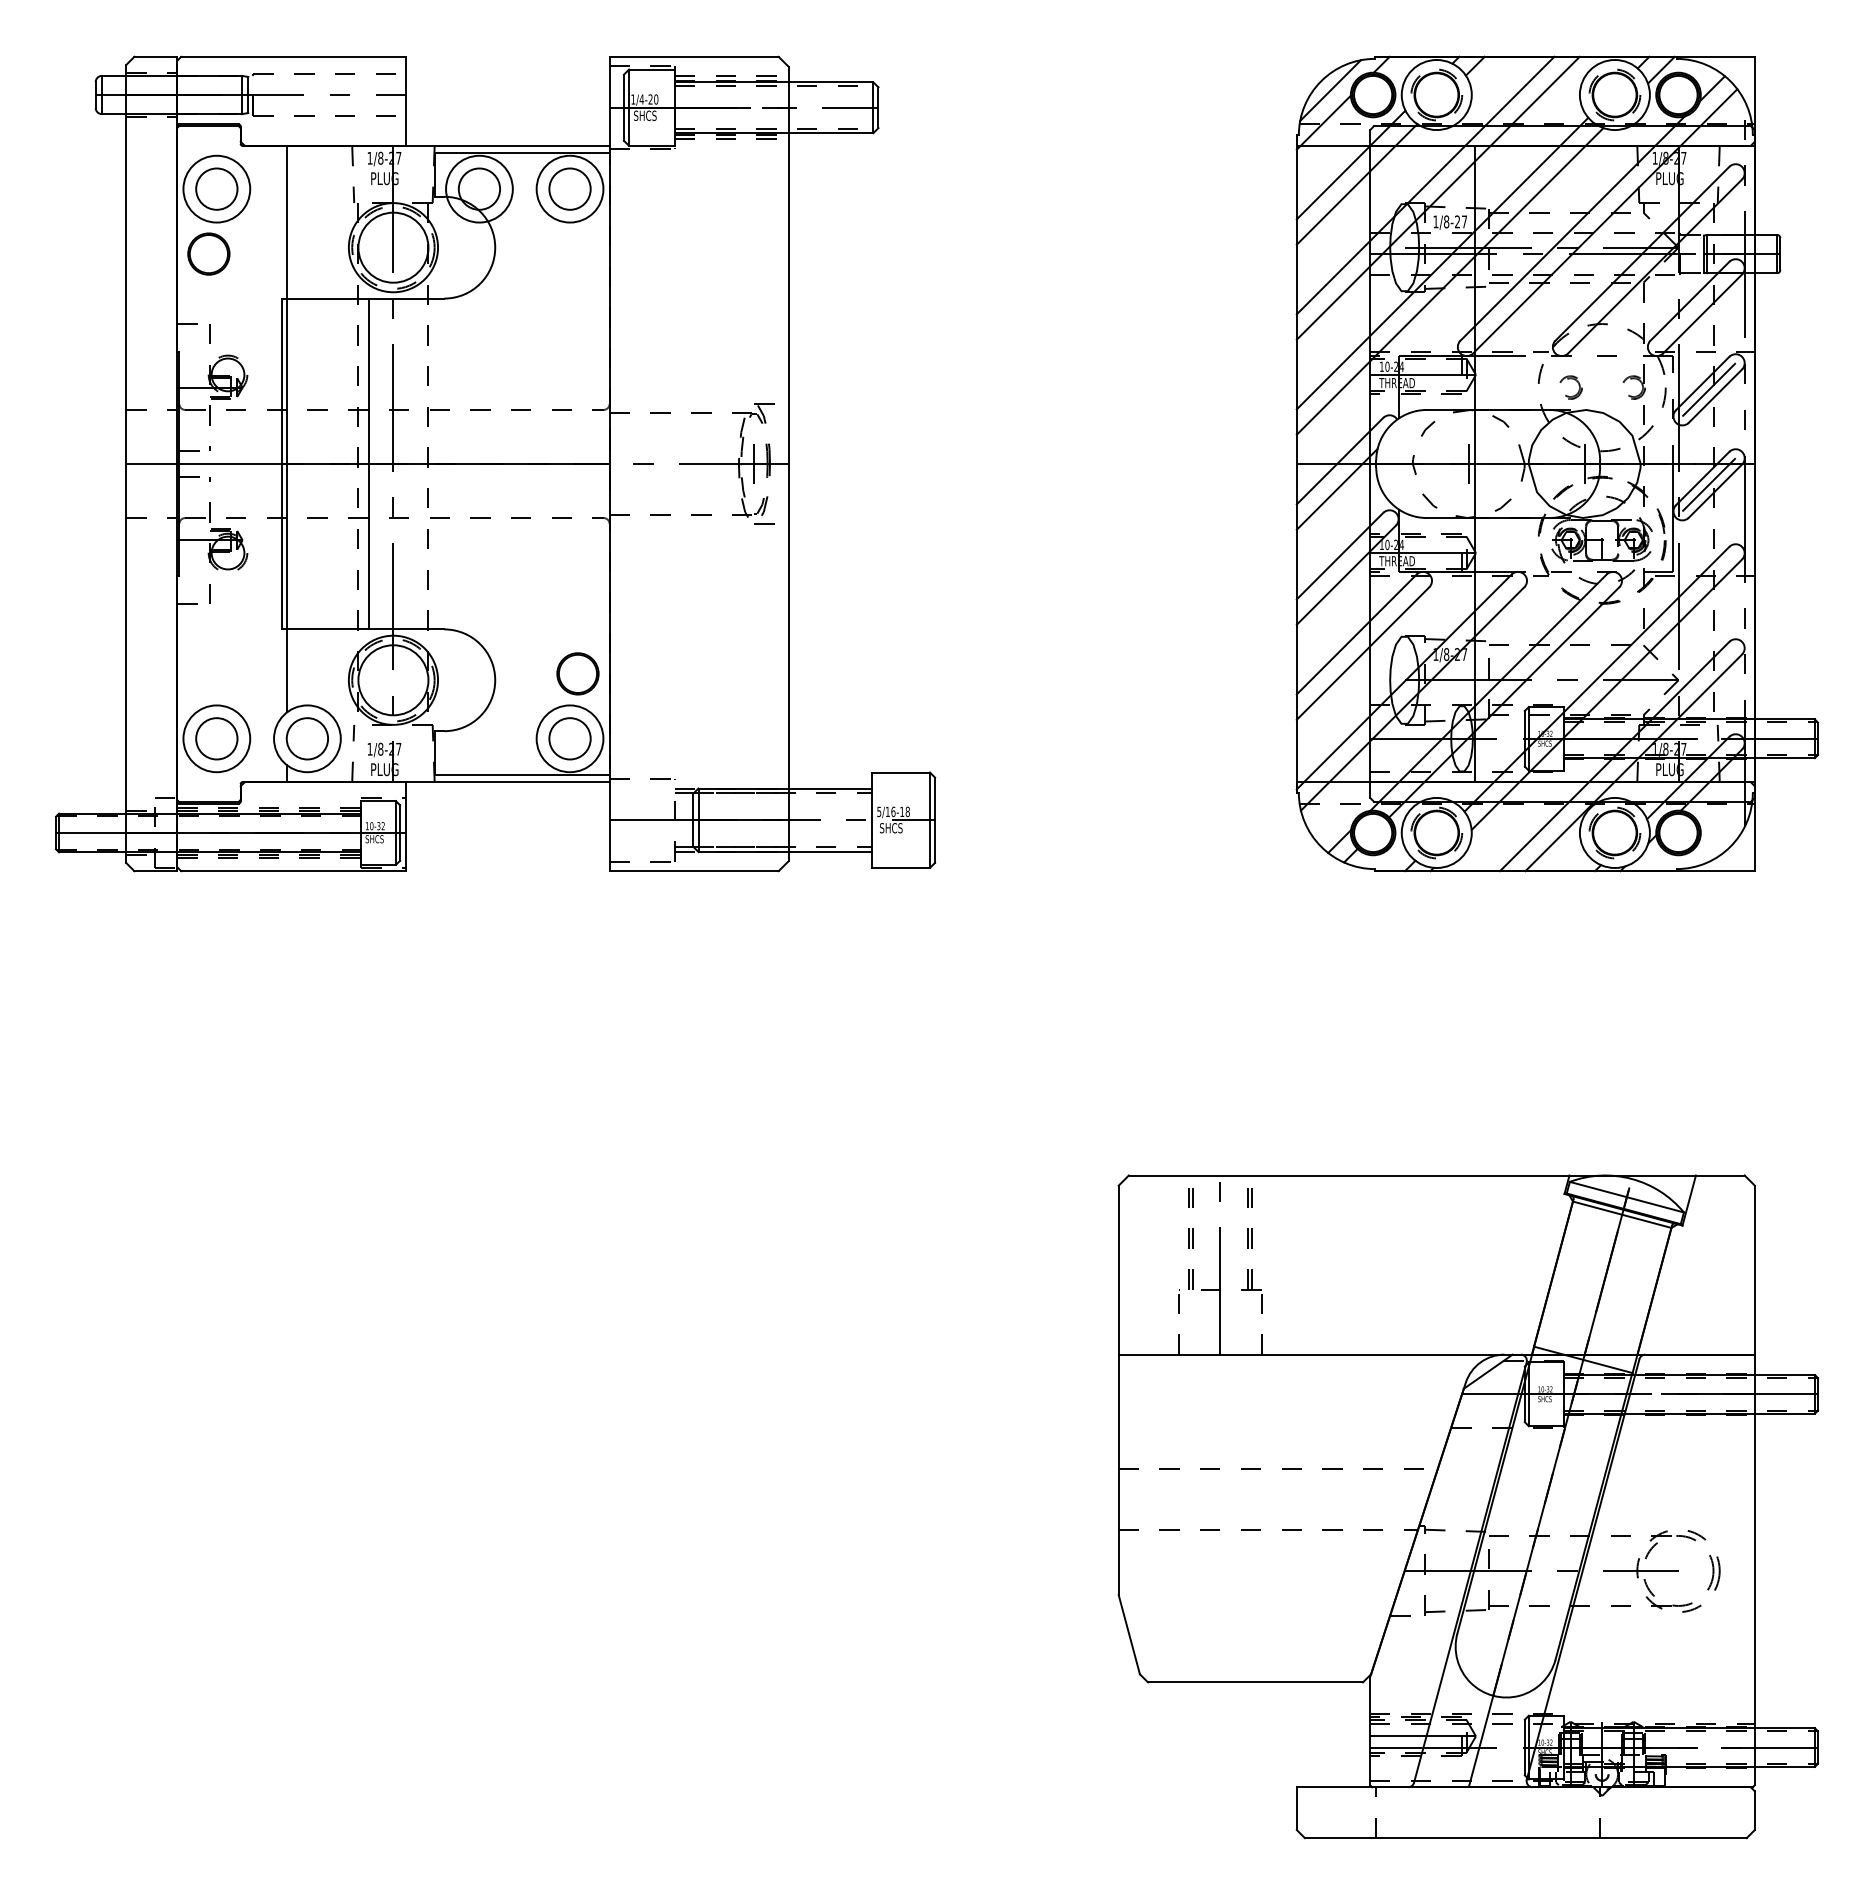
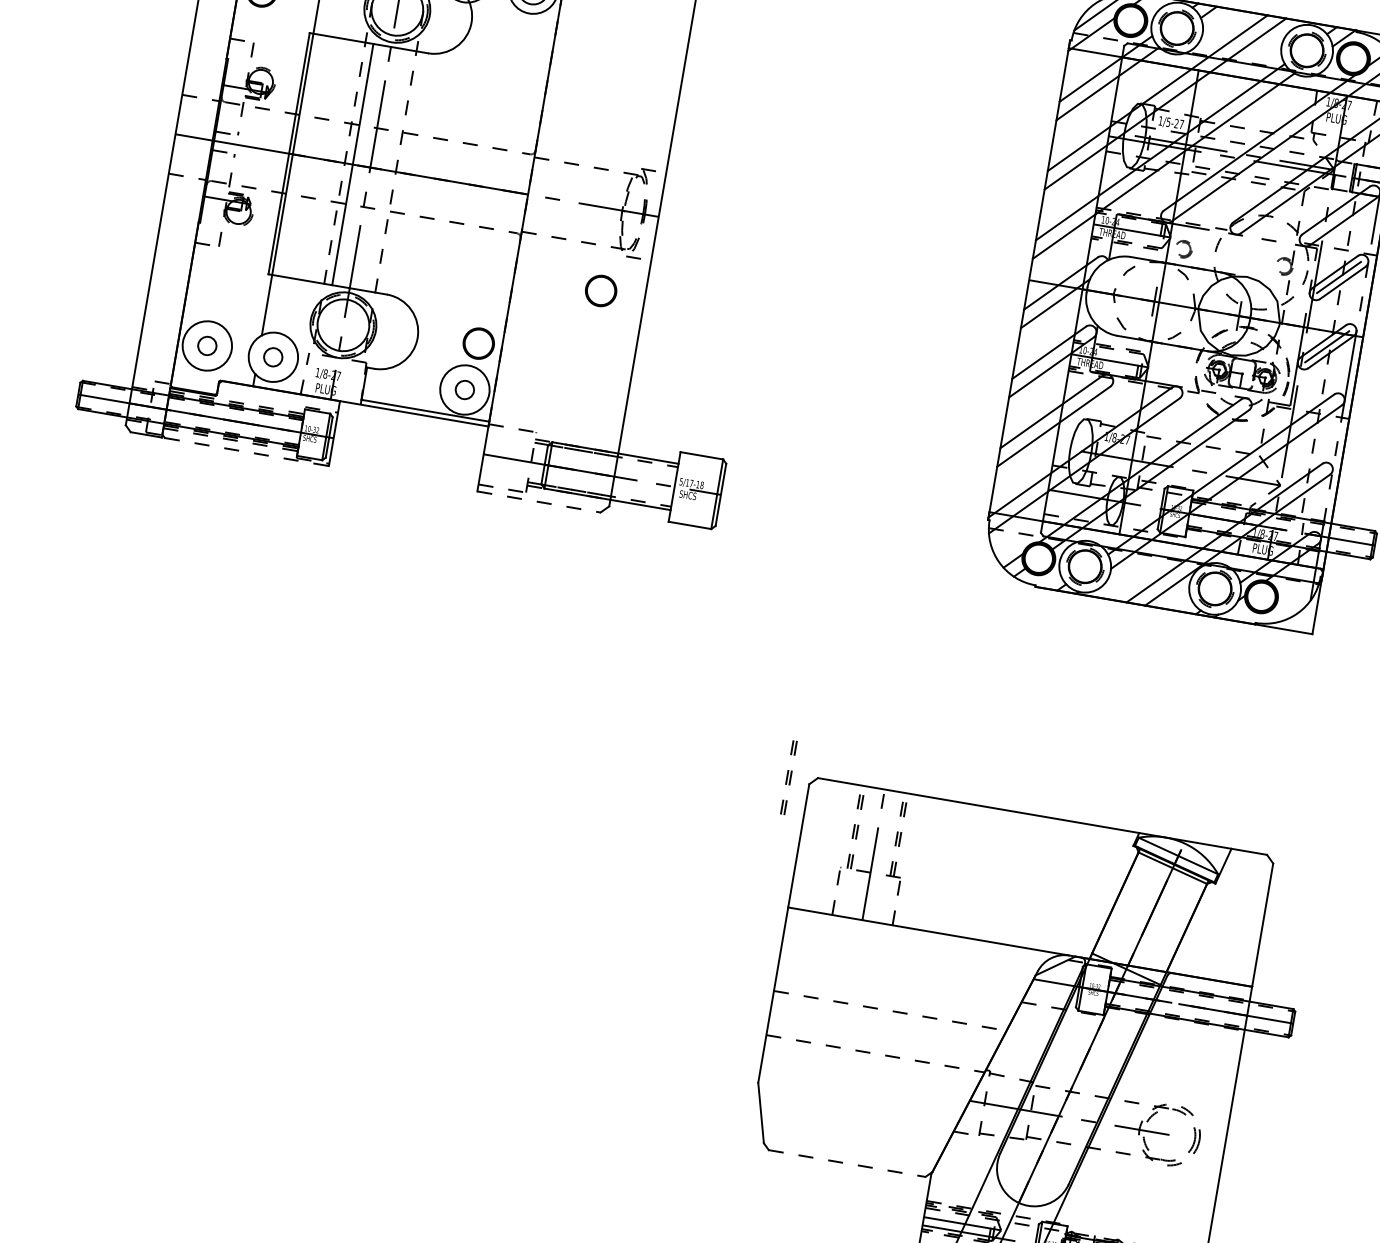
text: (1446, 221) -> (1168, 122), 1/8-27 -> 1/5-27
part: (1570, 379) -> (1184, 243), moved
line: (754, 463) -> (633, 212), removed
circle: (728, 575) -> (600, 290), added
circle: (216, 738) -> (207, 345), size x0.6
circle: (306, 738) -> (272, 356), size x0.6
circle: (569, 738) -> (464, 389), size x0.6
text: (893, 811) -> (691, 483), 5/16-18 -> 5/17-18
line: (294, 871) -> (247, 452), solid -> dashed
line: (694, 871) -> (539, 502), solid -> dashed
part: (1089, 1181) -> (788, 777), added
line: (1256, 1682) -> (847, 1163), solid -> dashed

